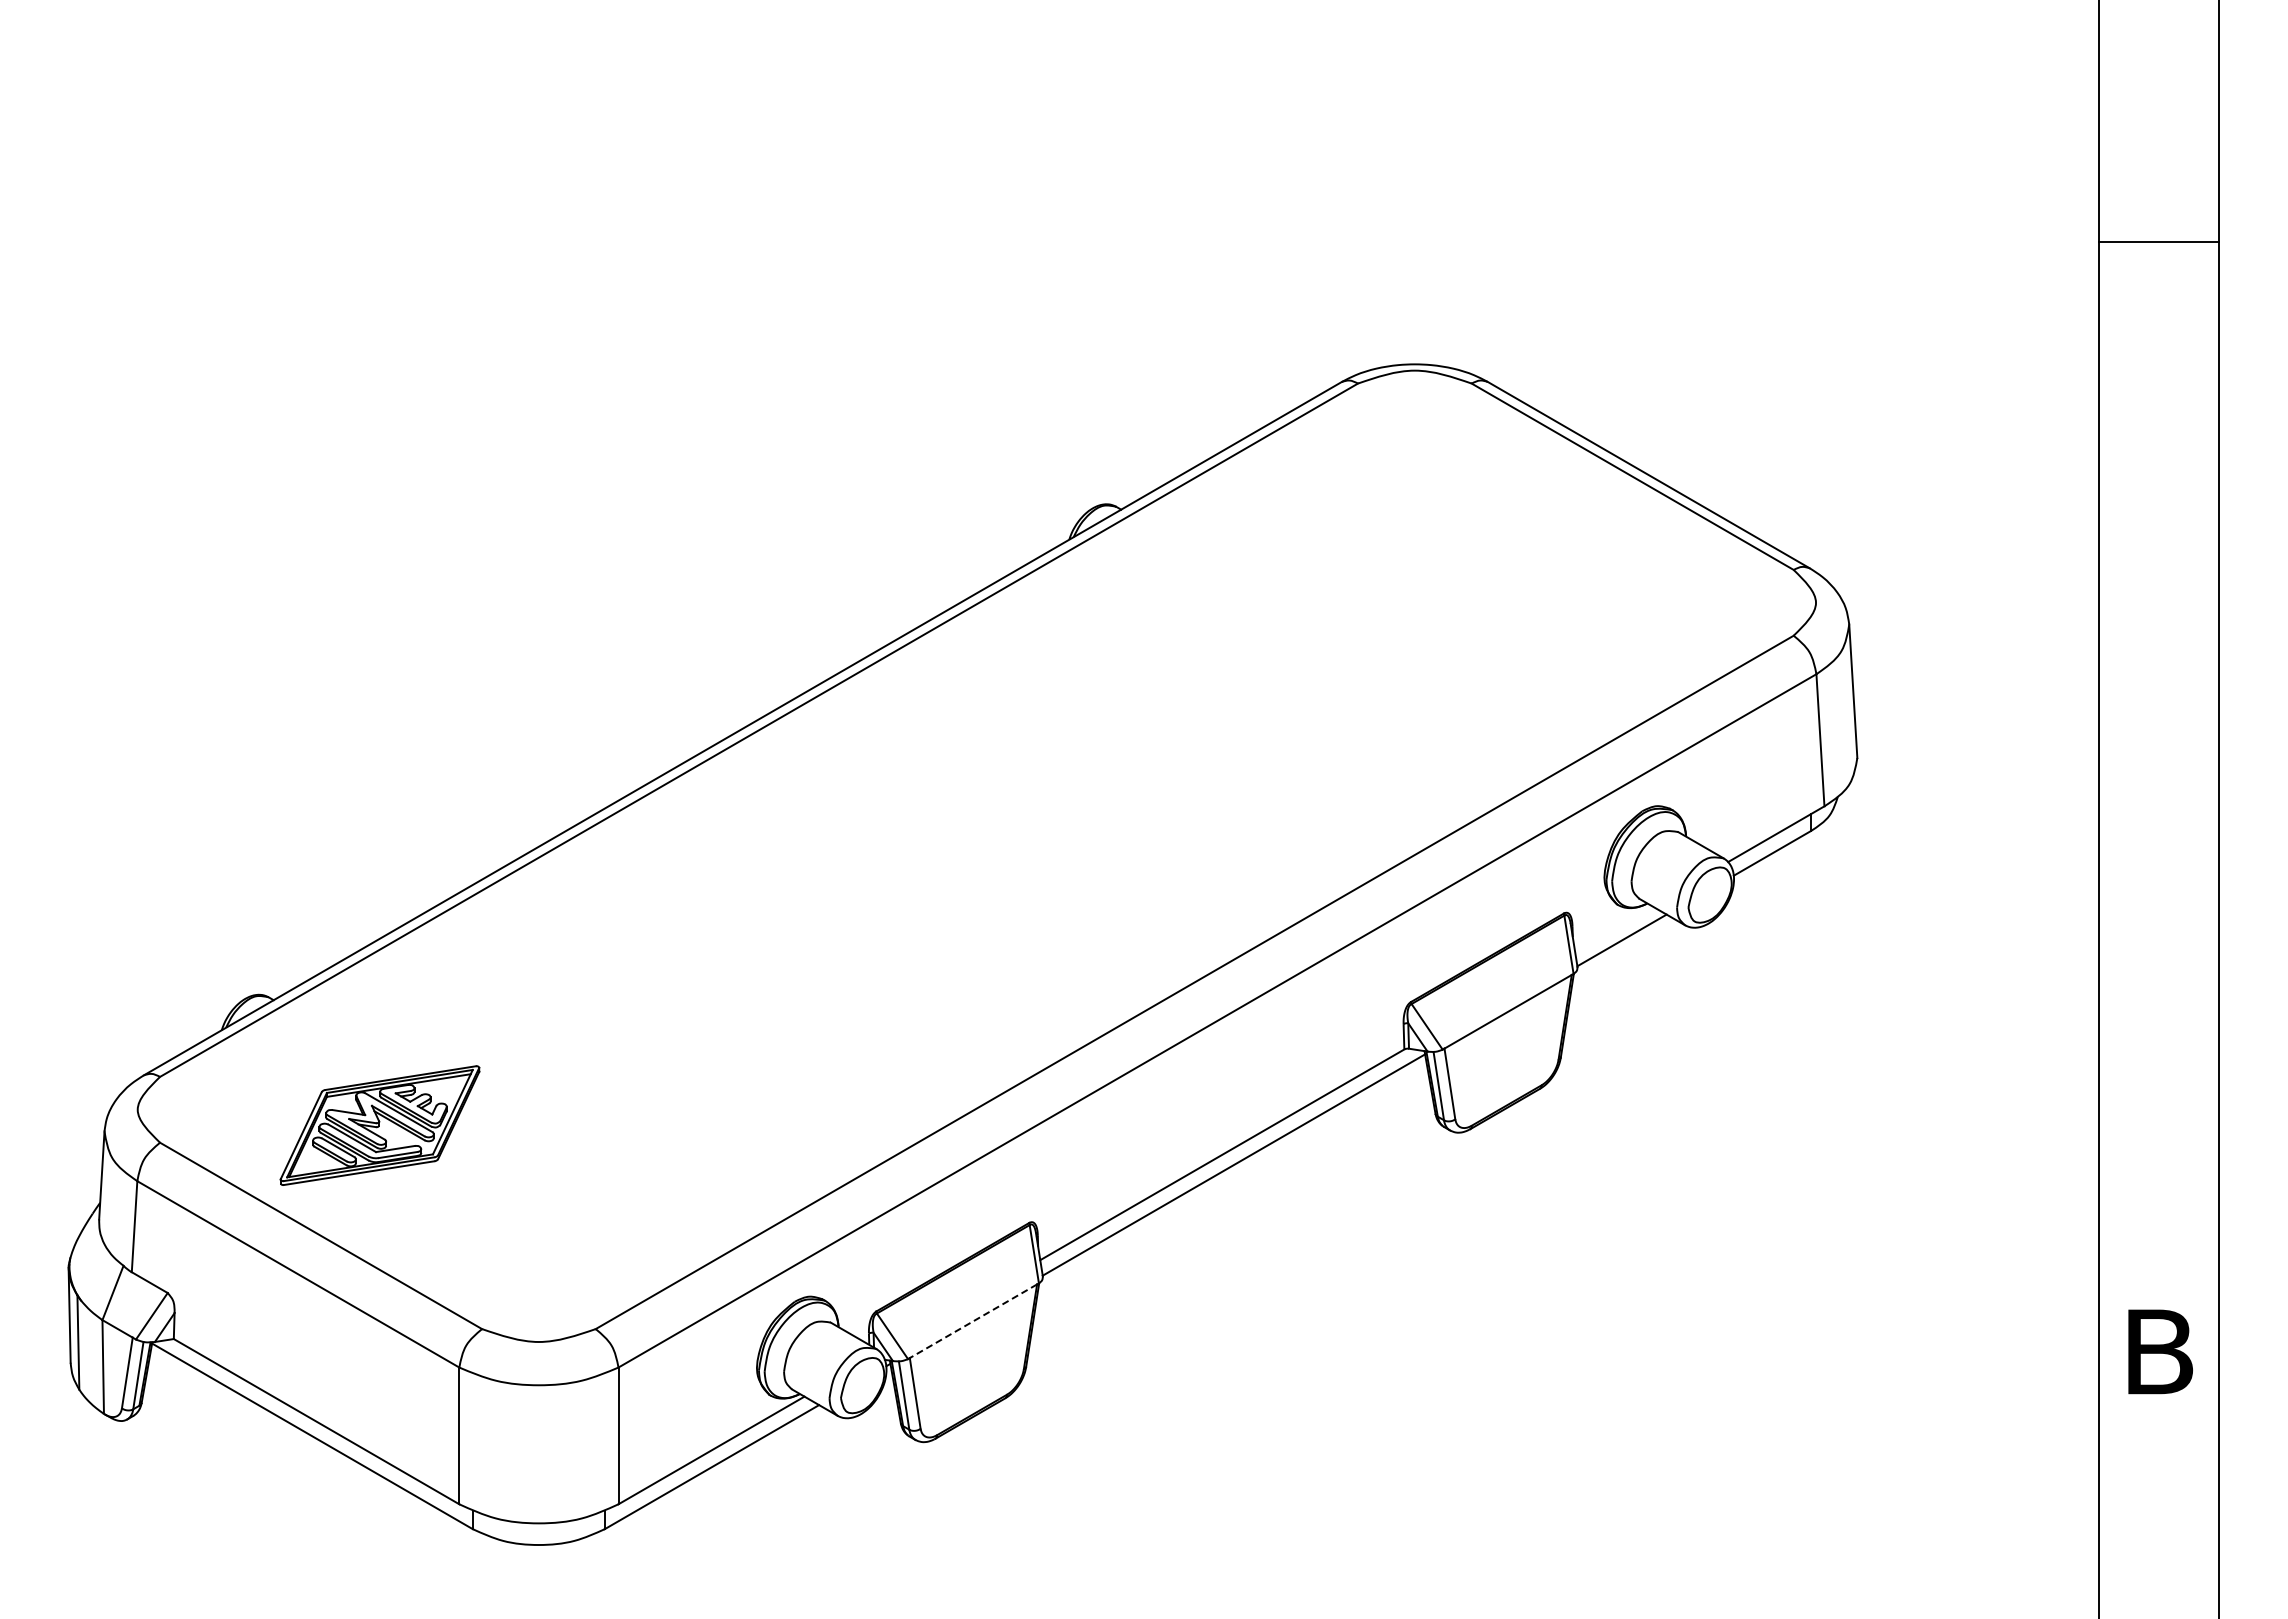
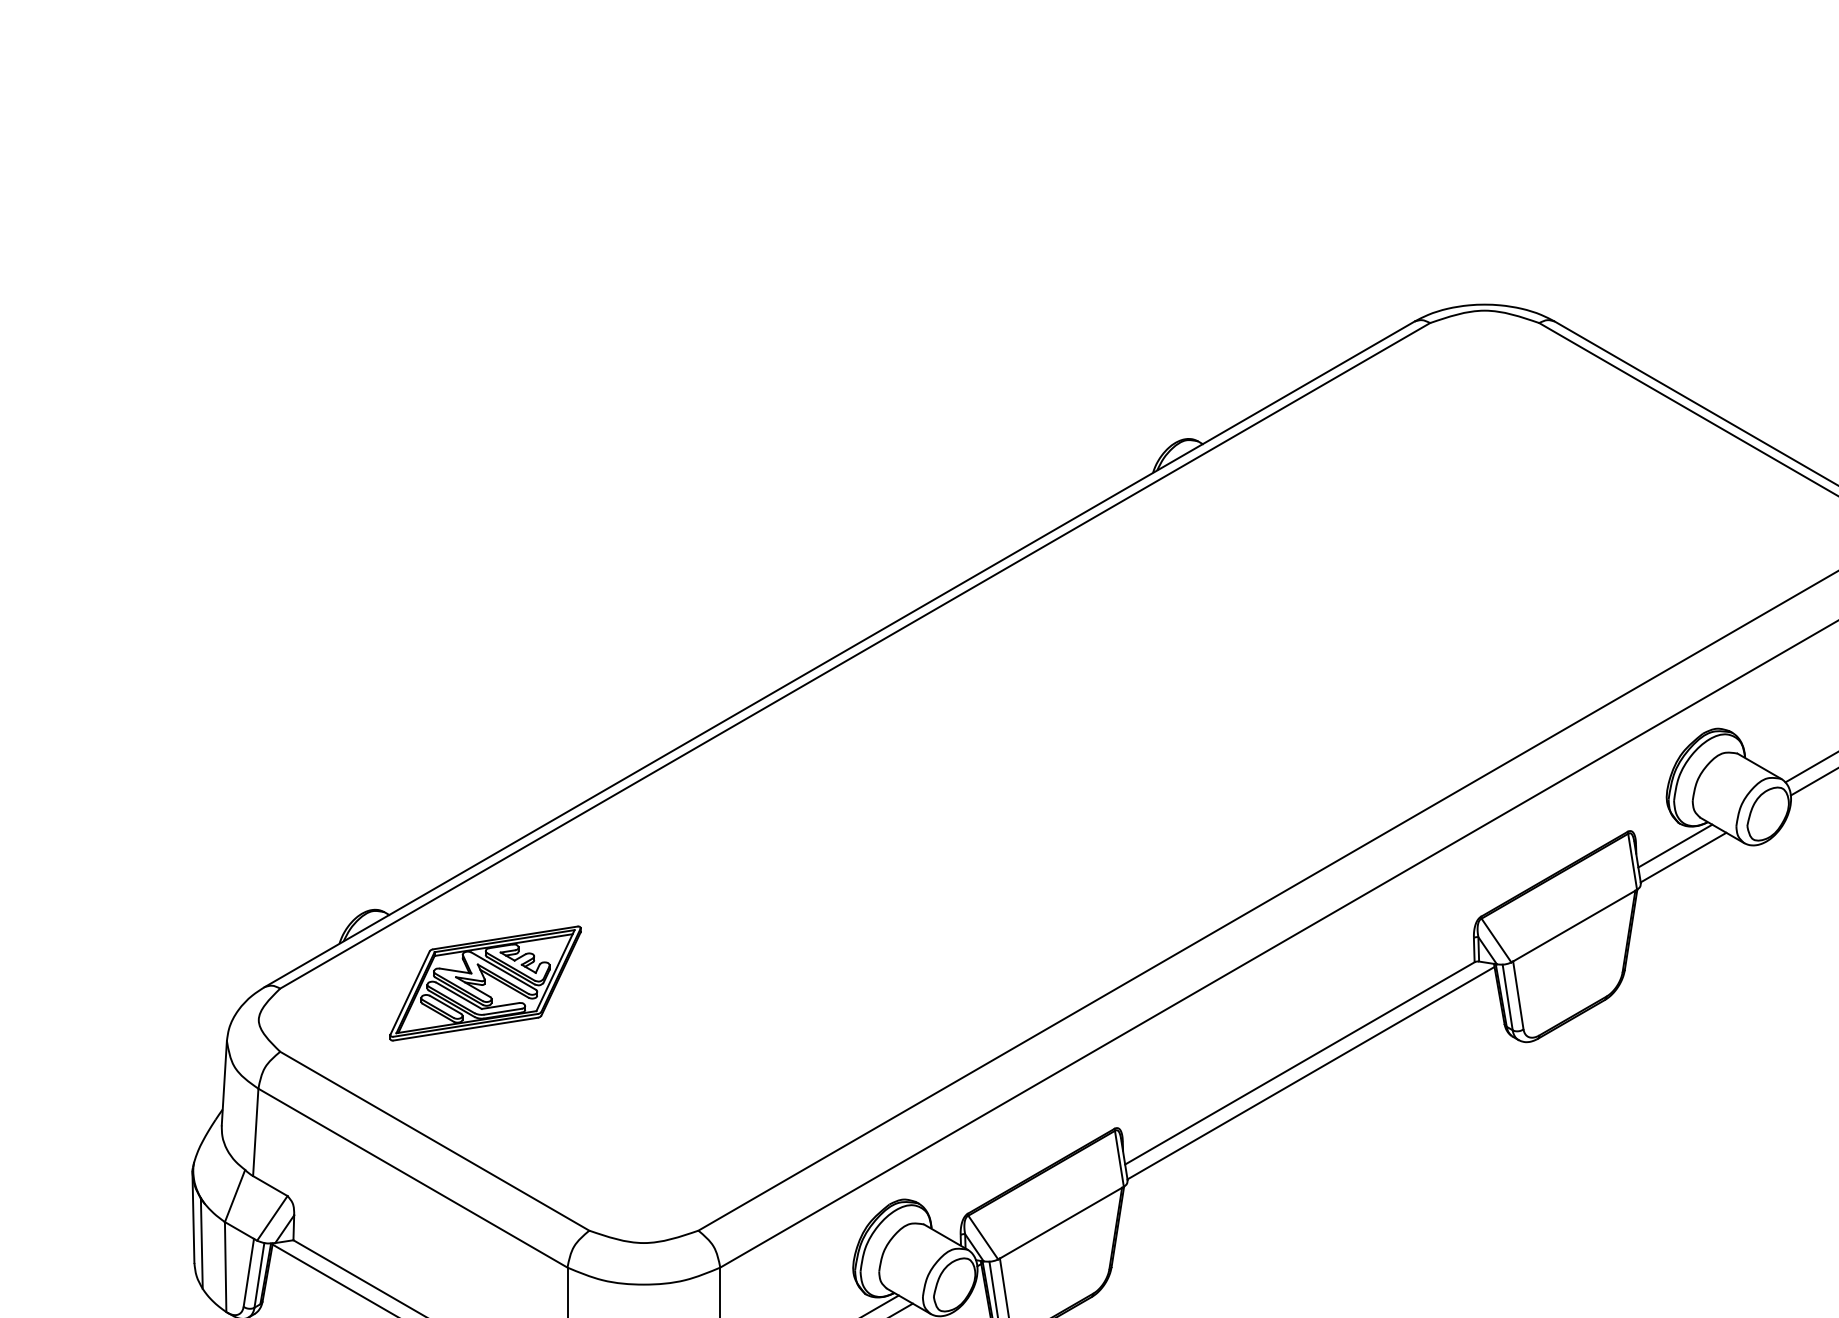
line: (1613, 928) -> (1675, 846), added
part: (379, 1125) -> (485, 983), moved
line: (973, 1321) -> (1061, 1223), dashed -> solid

